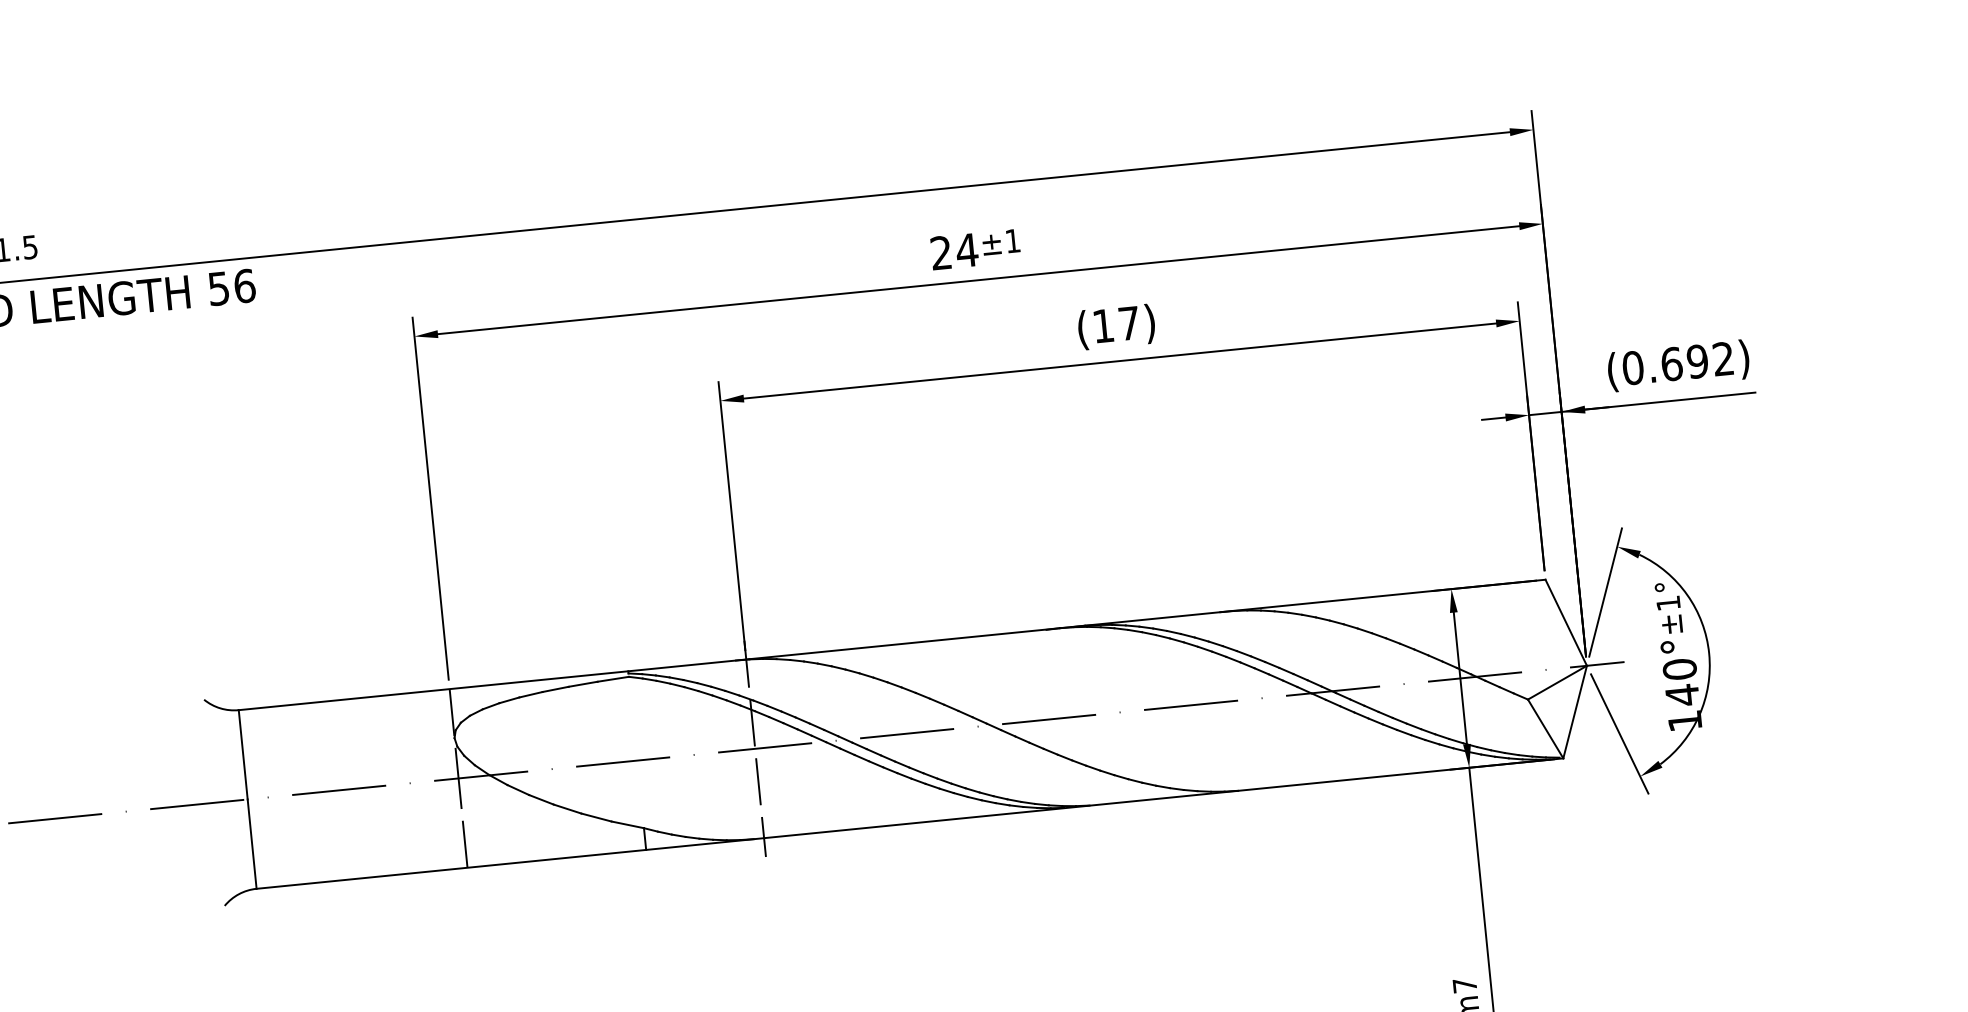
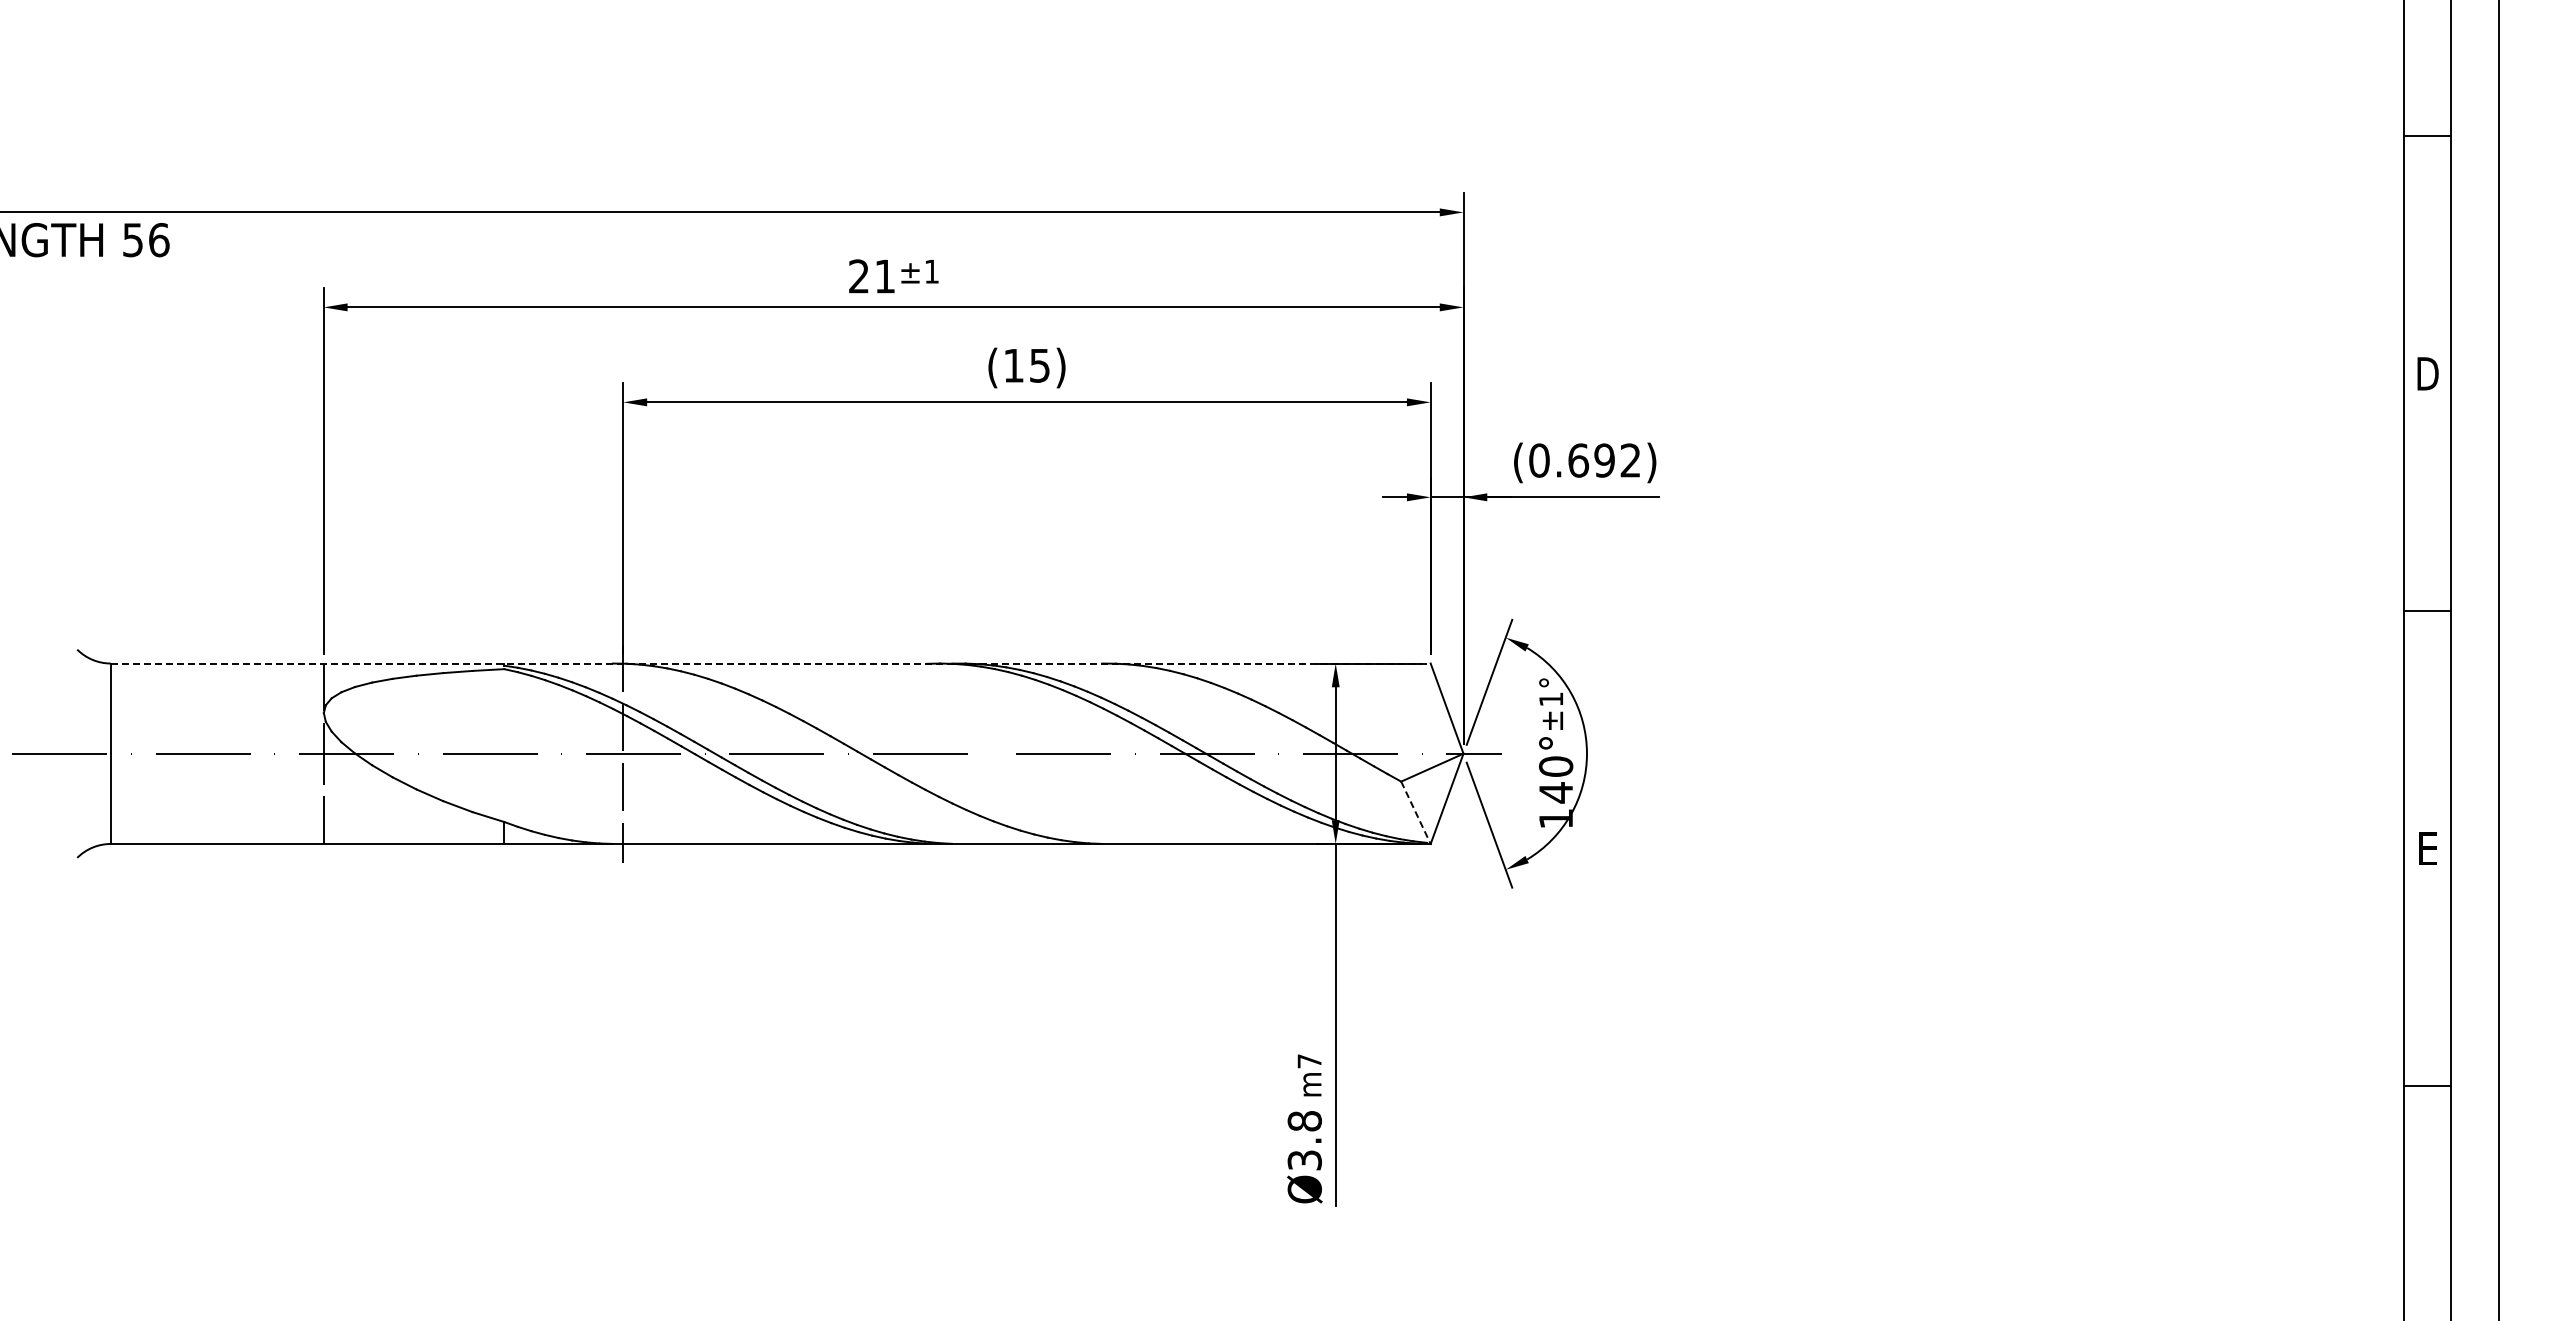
text: (966, 250) -> (884, 276), 24 -> 21
text: (1128, 323) -> (1039, 365), (17) -> (15)
line: (891, 644) -> (770, 663), solid -> dashed
line: (1546, 729) -> (1416, 813), solid -> dashed

